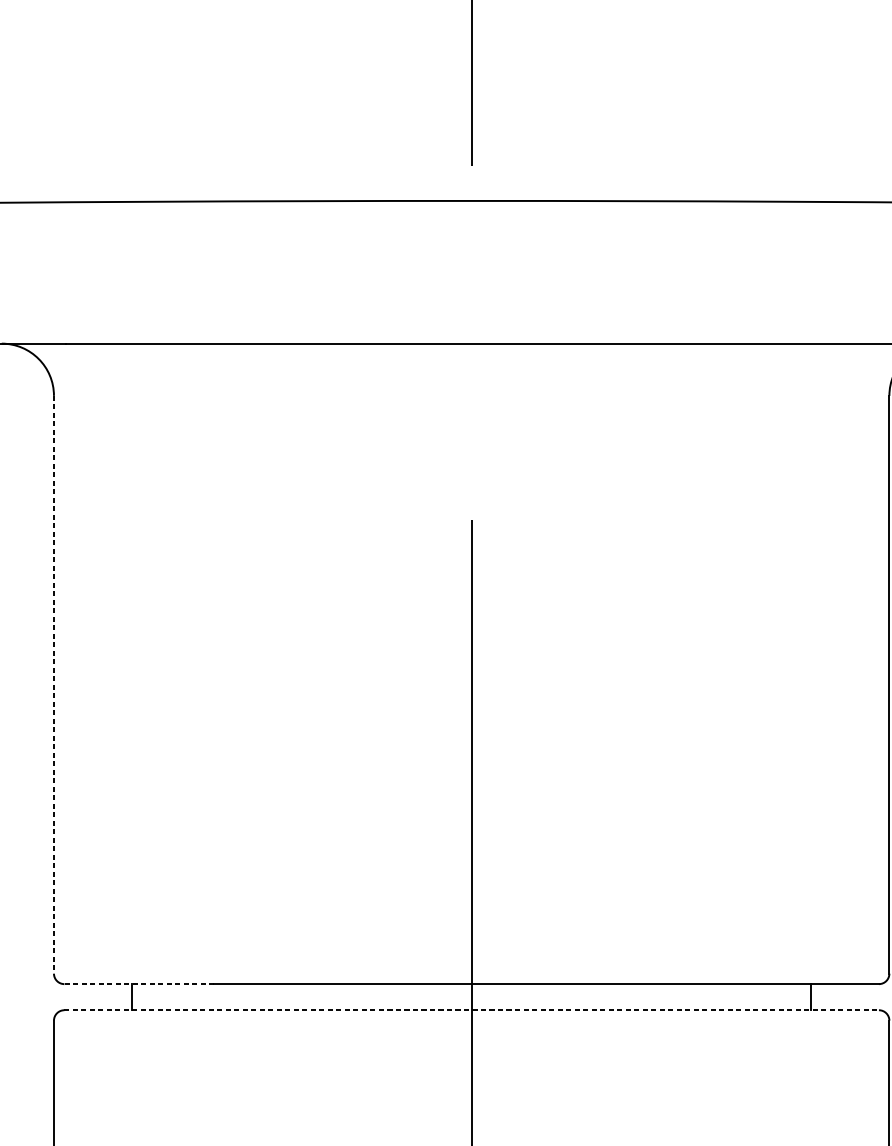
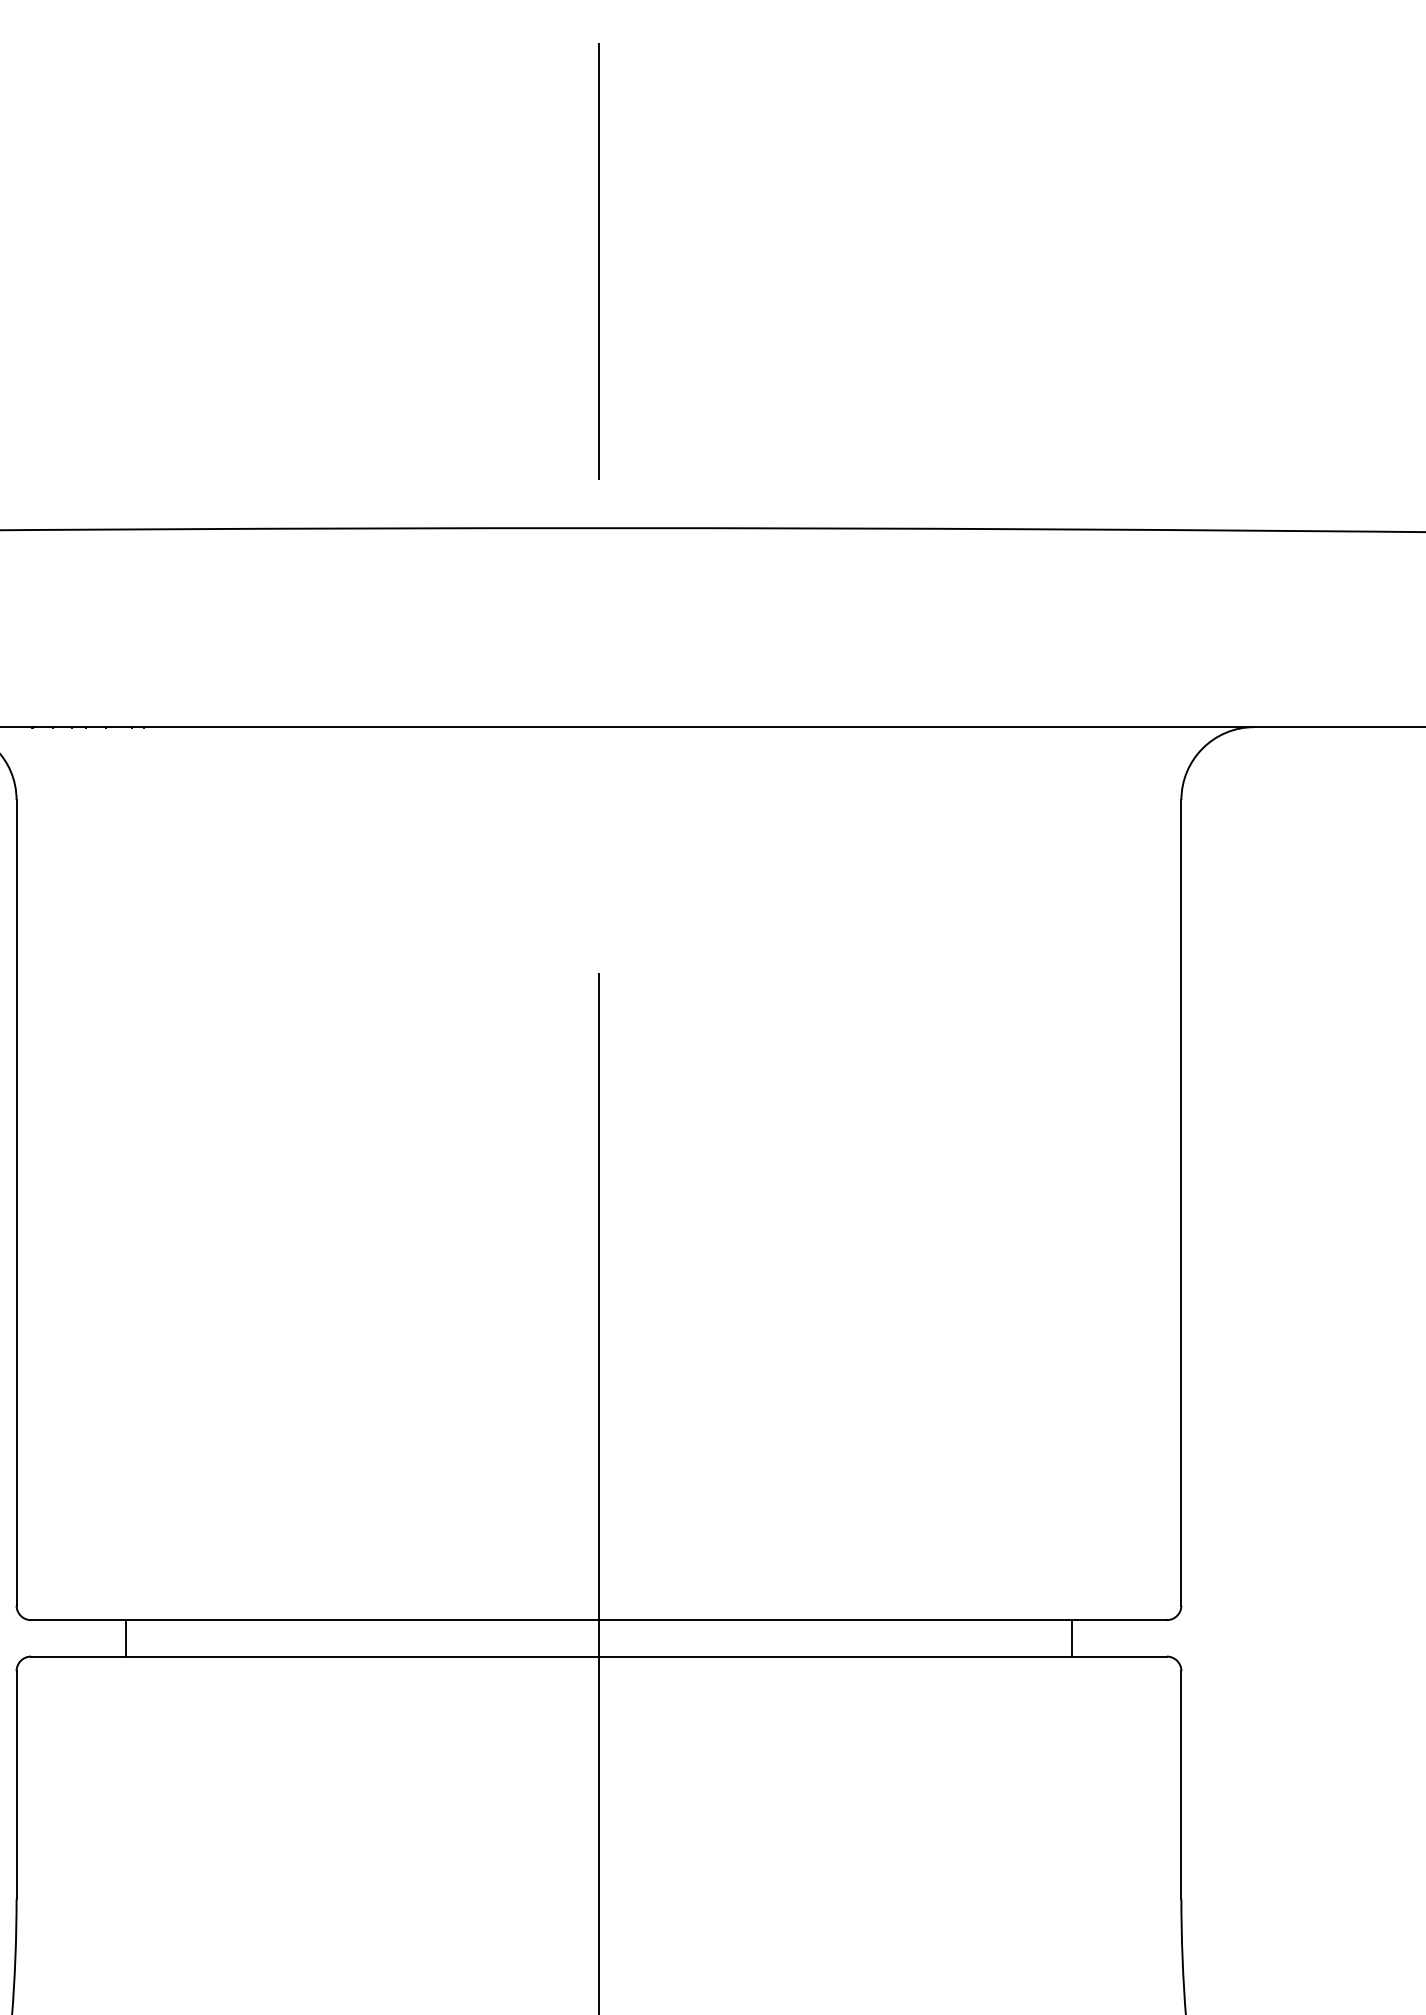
line: (53, 684) -> (16, 1202), dashed -> solid
line: (139, 984) -> (135, 1620), dashed -> solid
line: (471, 1010) -> (598, 1656), dashed -> solid

